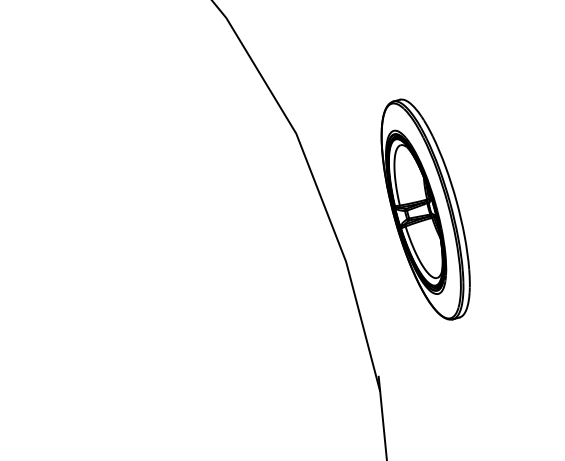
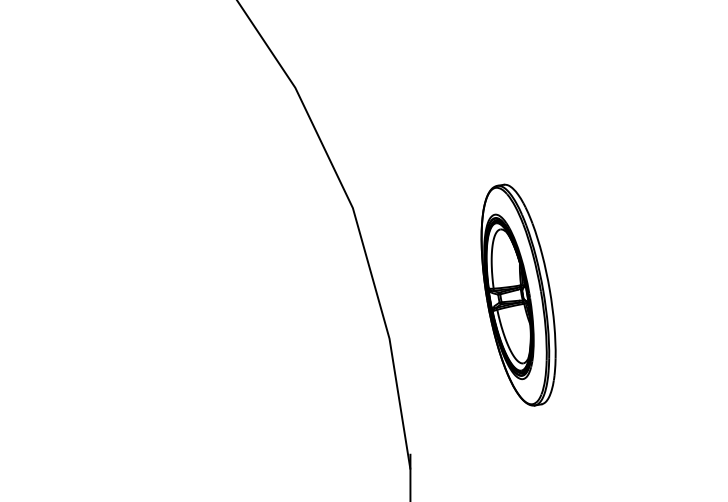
part: (425, 209) -> (518, 294), moved

